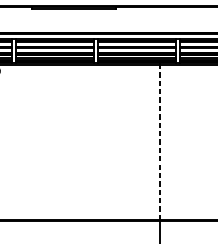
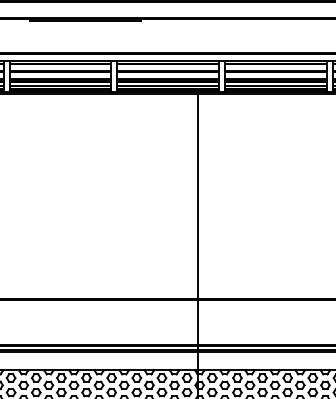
line: (160, 141) -> (198, 195), dashed -> solid

